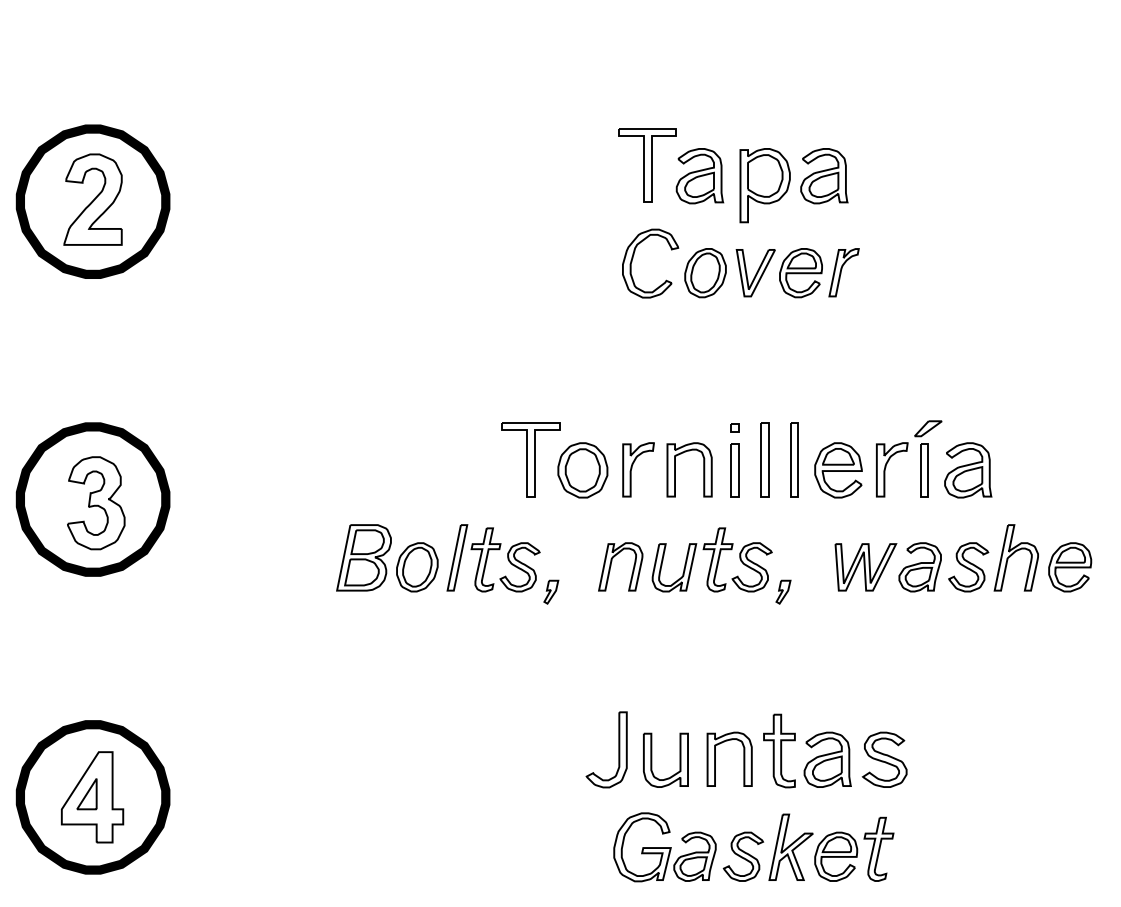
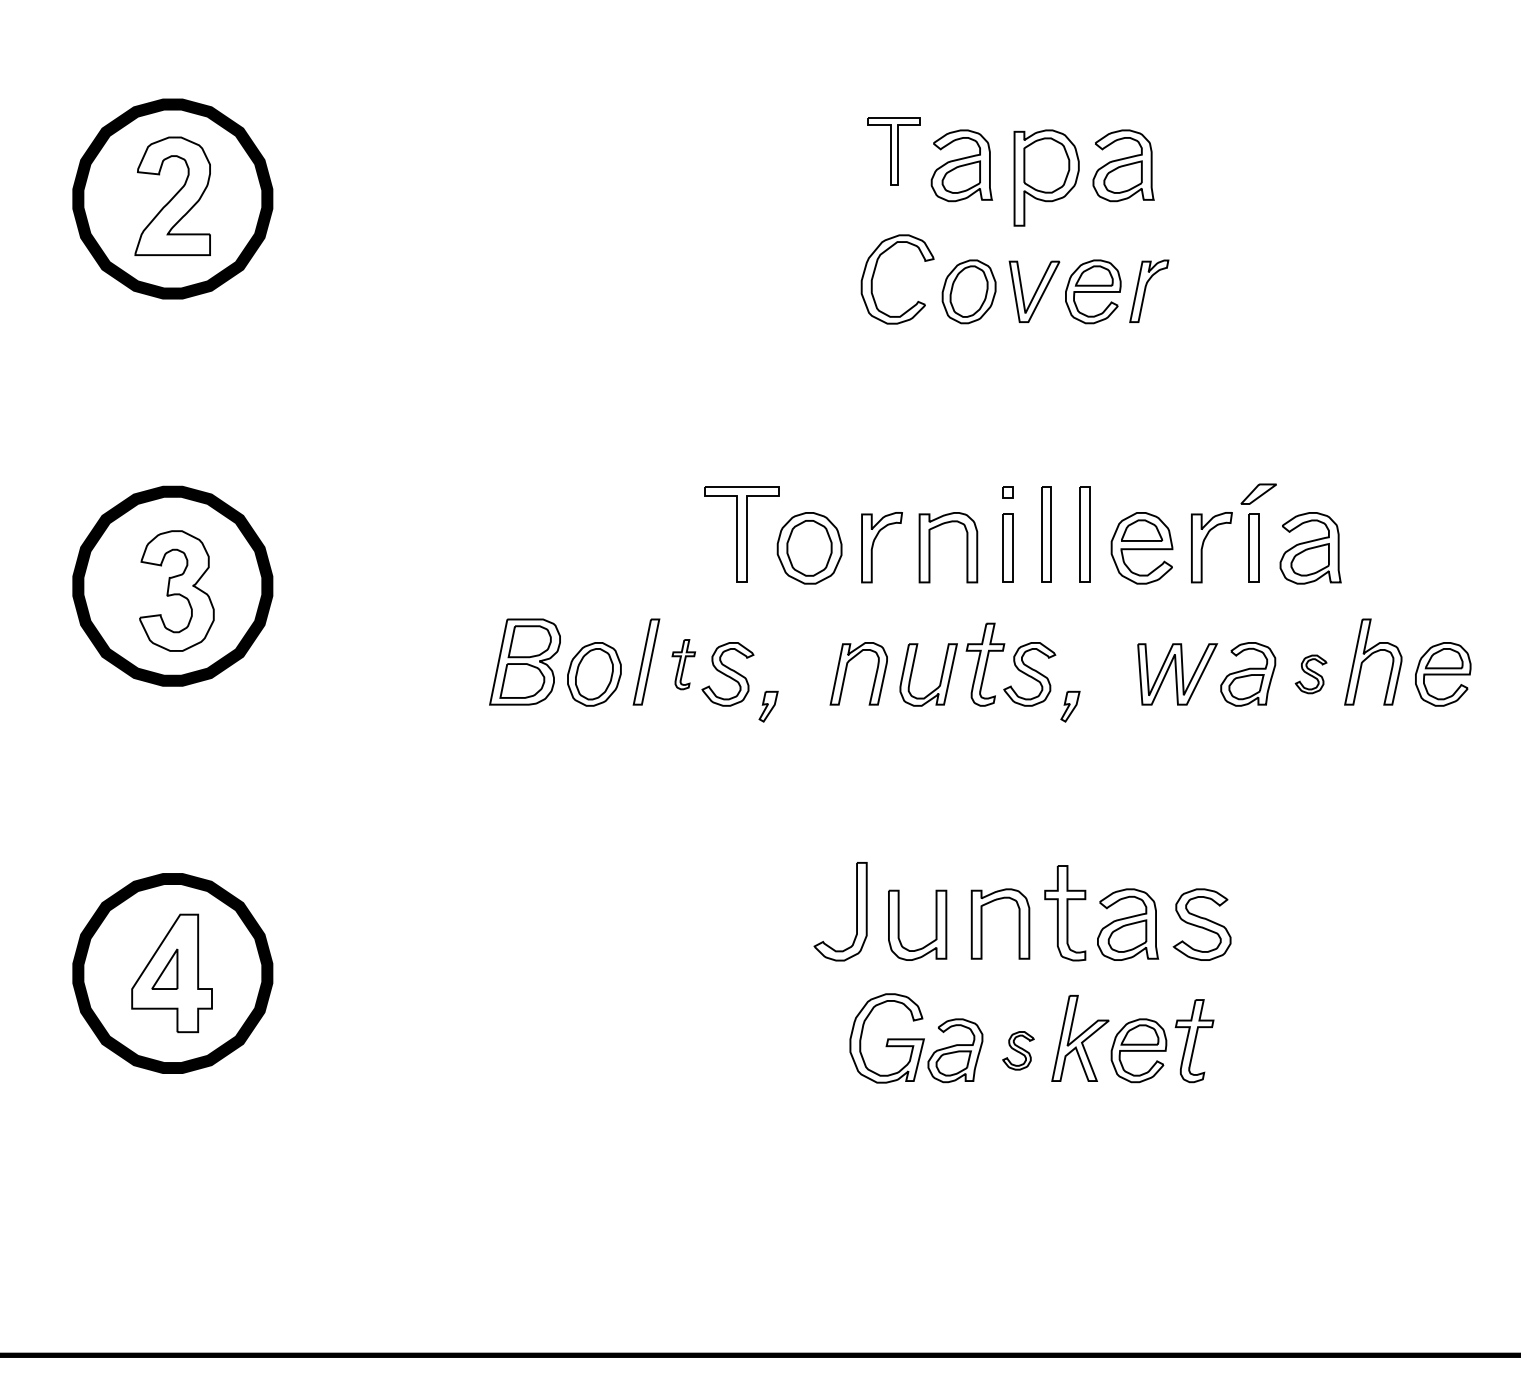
part: (647, 165) -> (893, 151), size x0.7
part: (485, 559) -> (683, 664), size x0.6
part: (968, 567) -> (1310, 674), size x0.6
part: (743, 856) -> (1018, 1050), size x0.6

